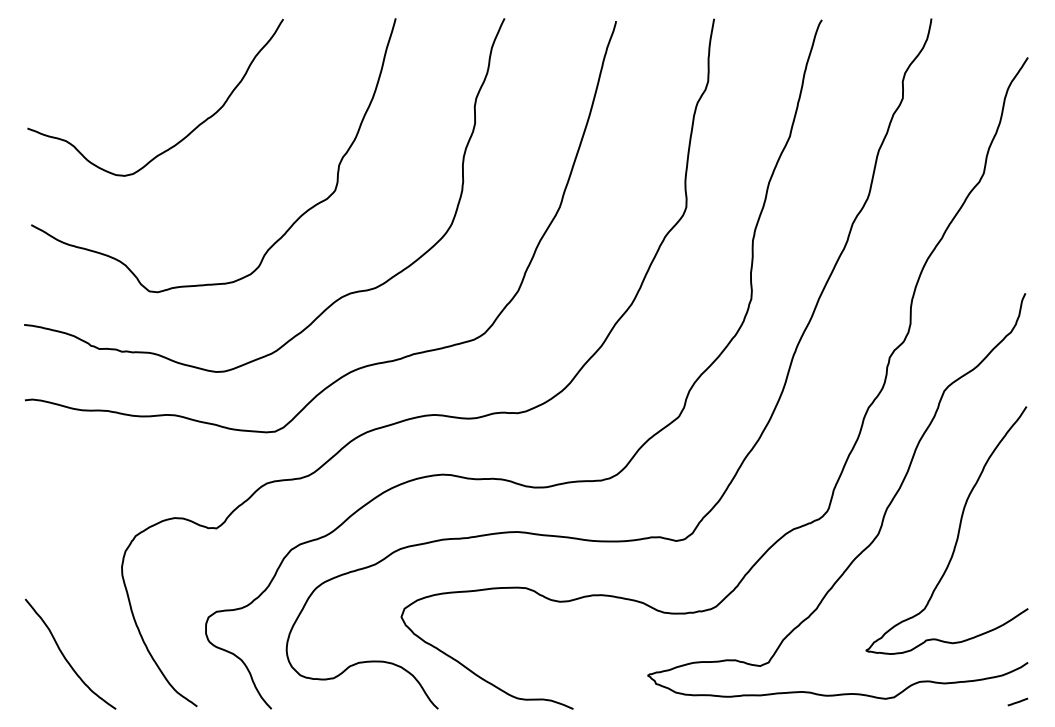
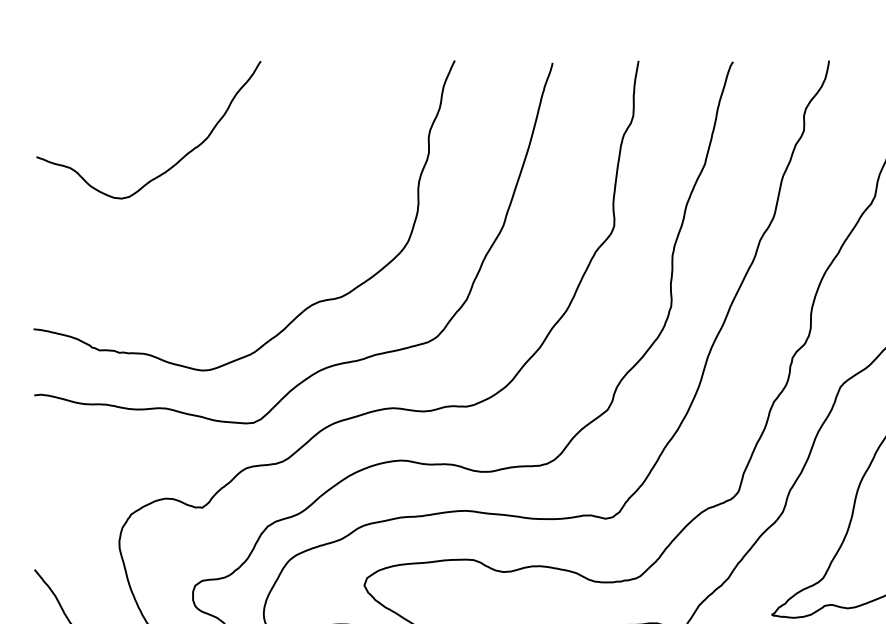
curve: (290, 225) -> (267, 242), removed

